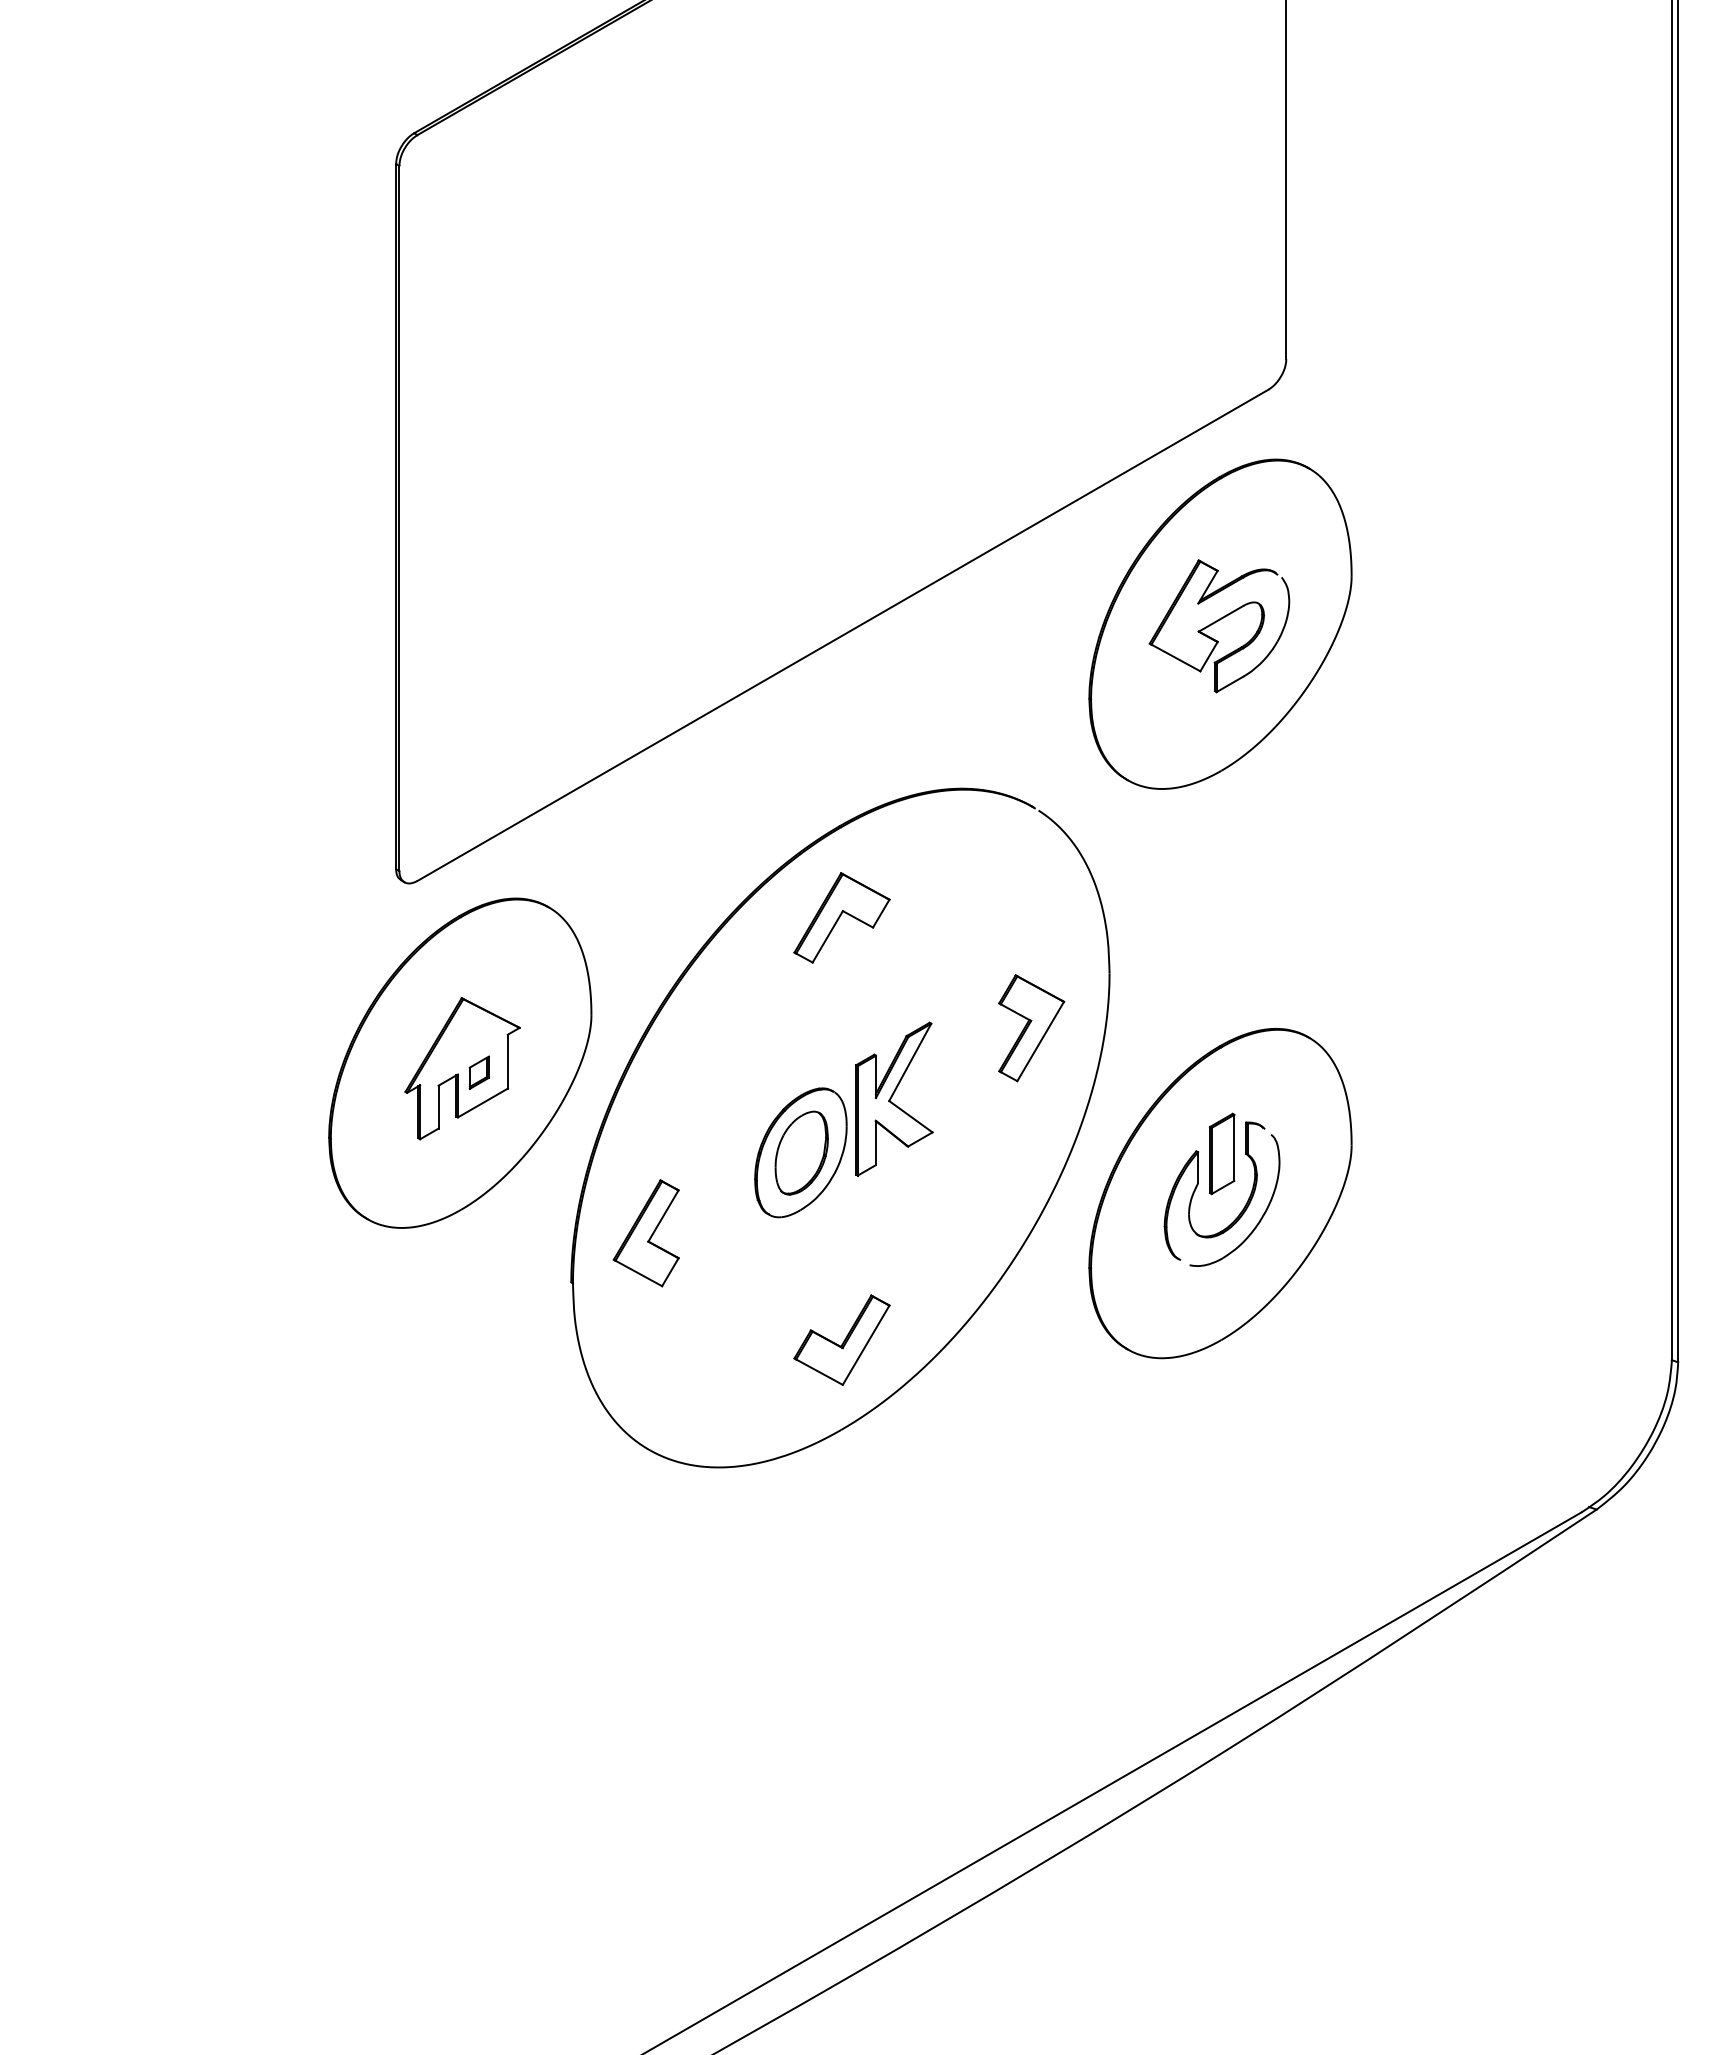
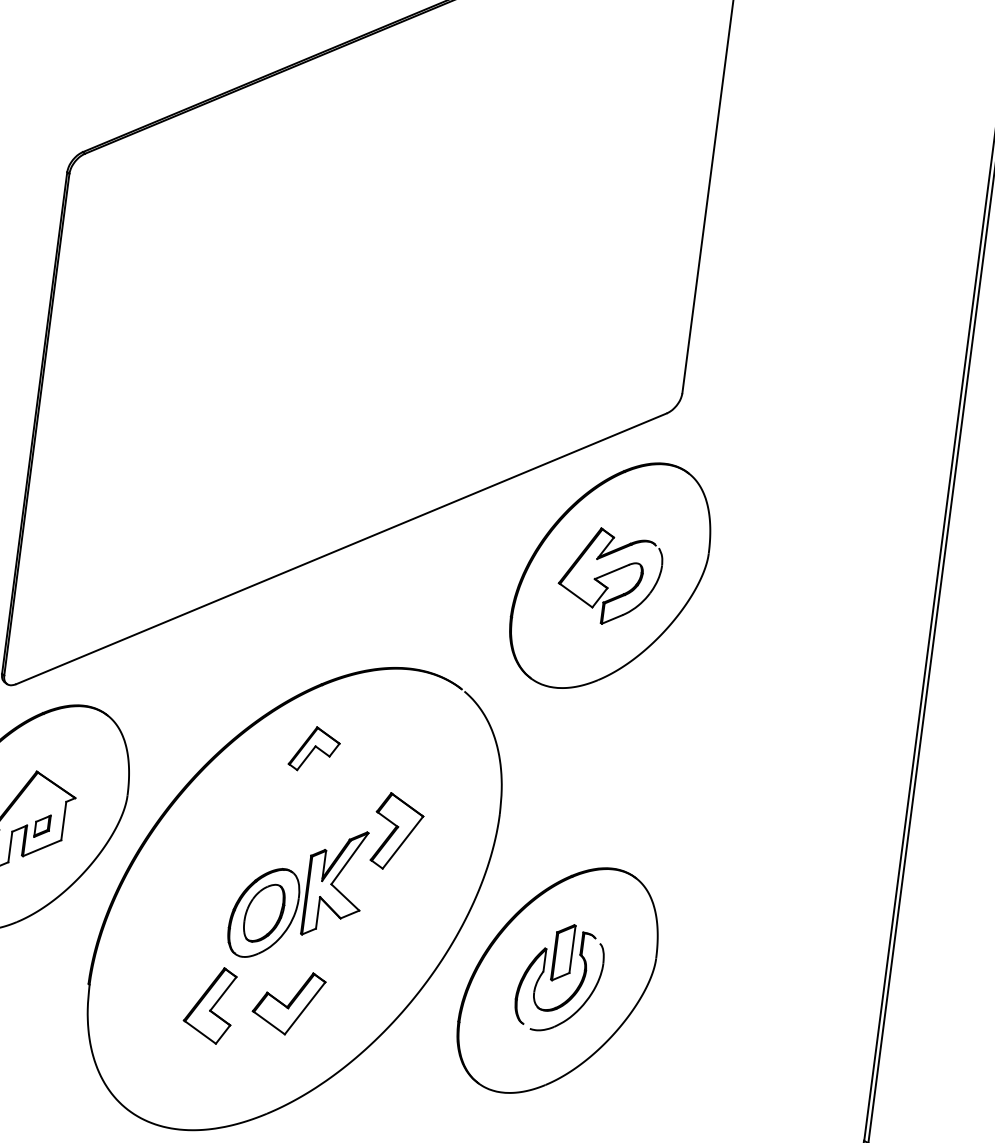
part: (841, 917) -> (314, 749), size x0.7
part: (1031, 1028) -> (397, 832), moved
part: (645, 1233) -> (208, 1004), moved
part: (841, 1339) -> (288, 1001), moved

